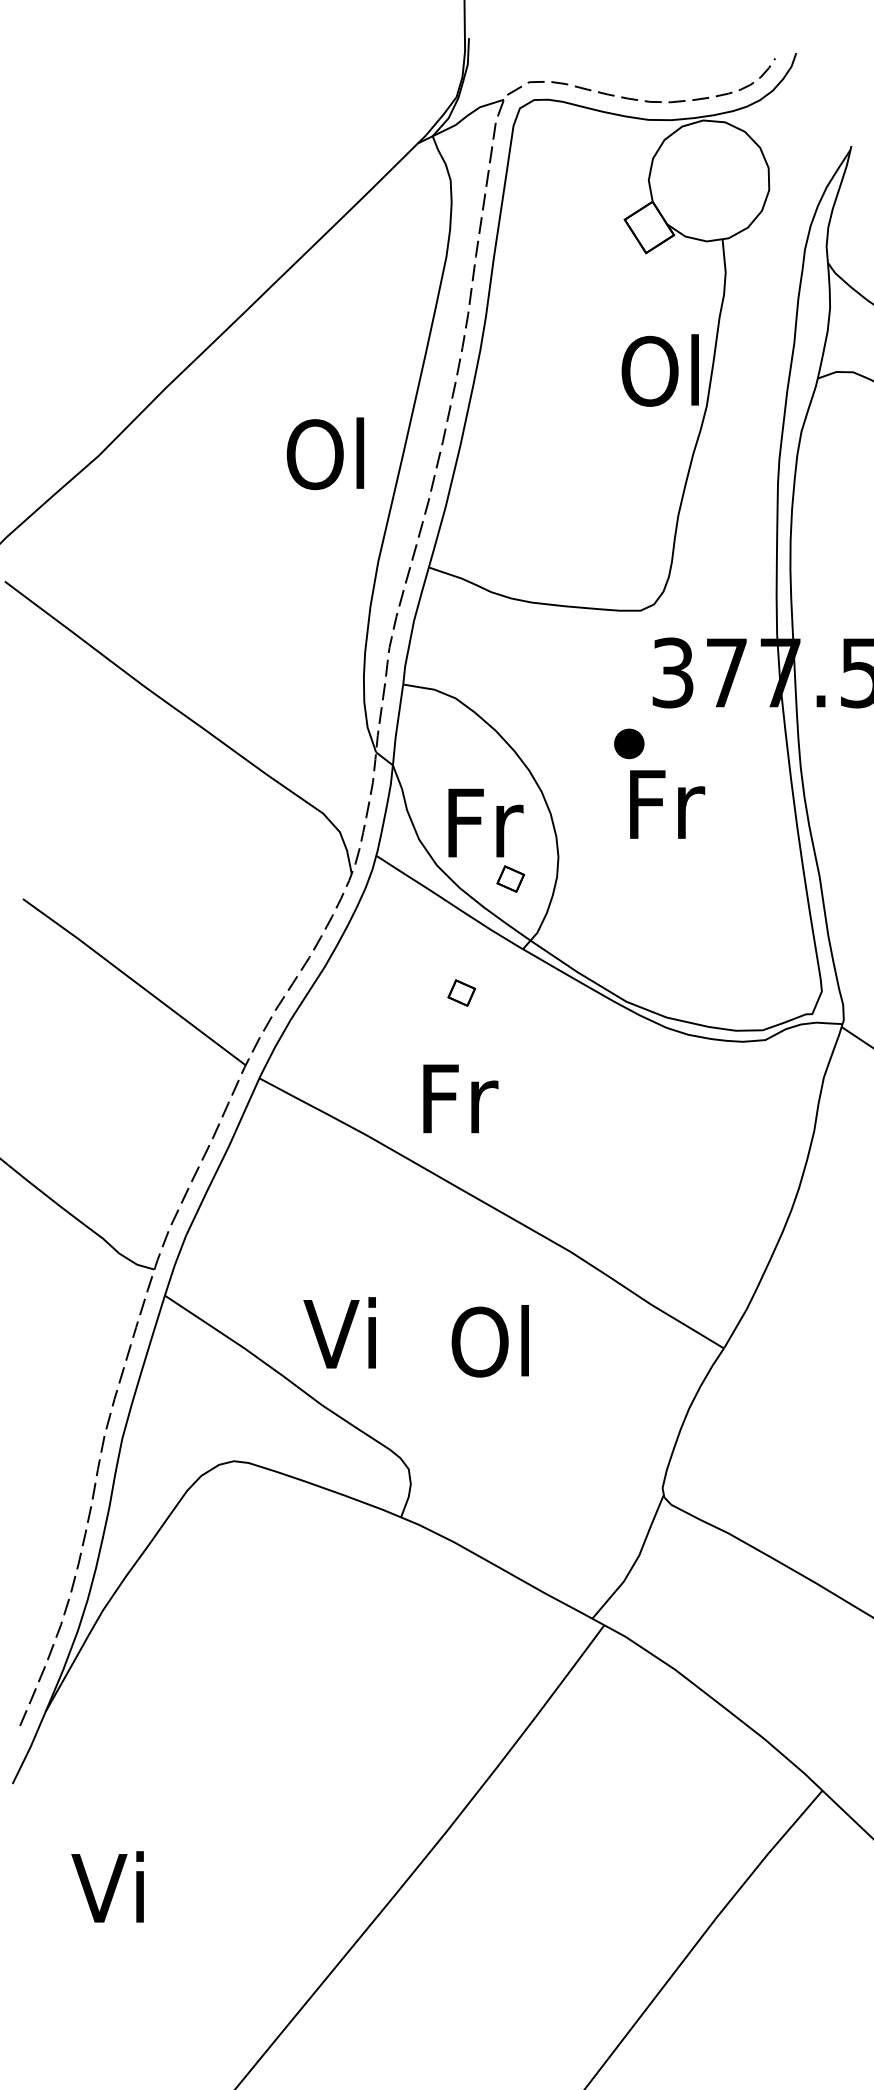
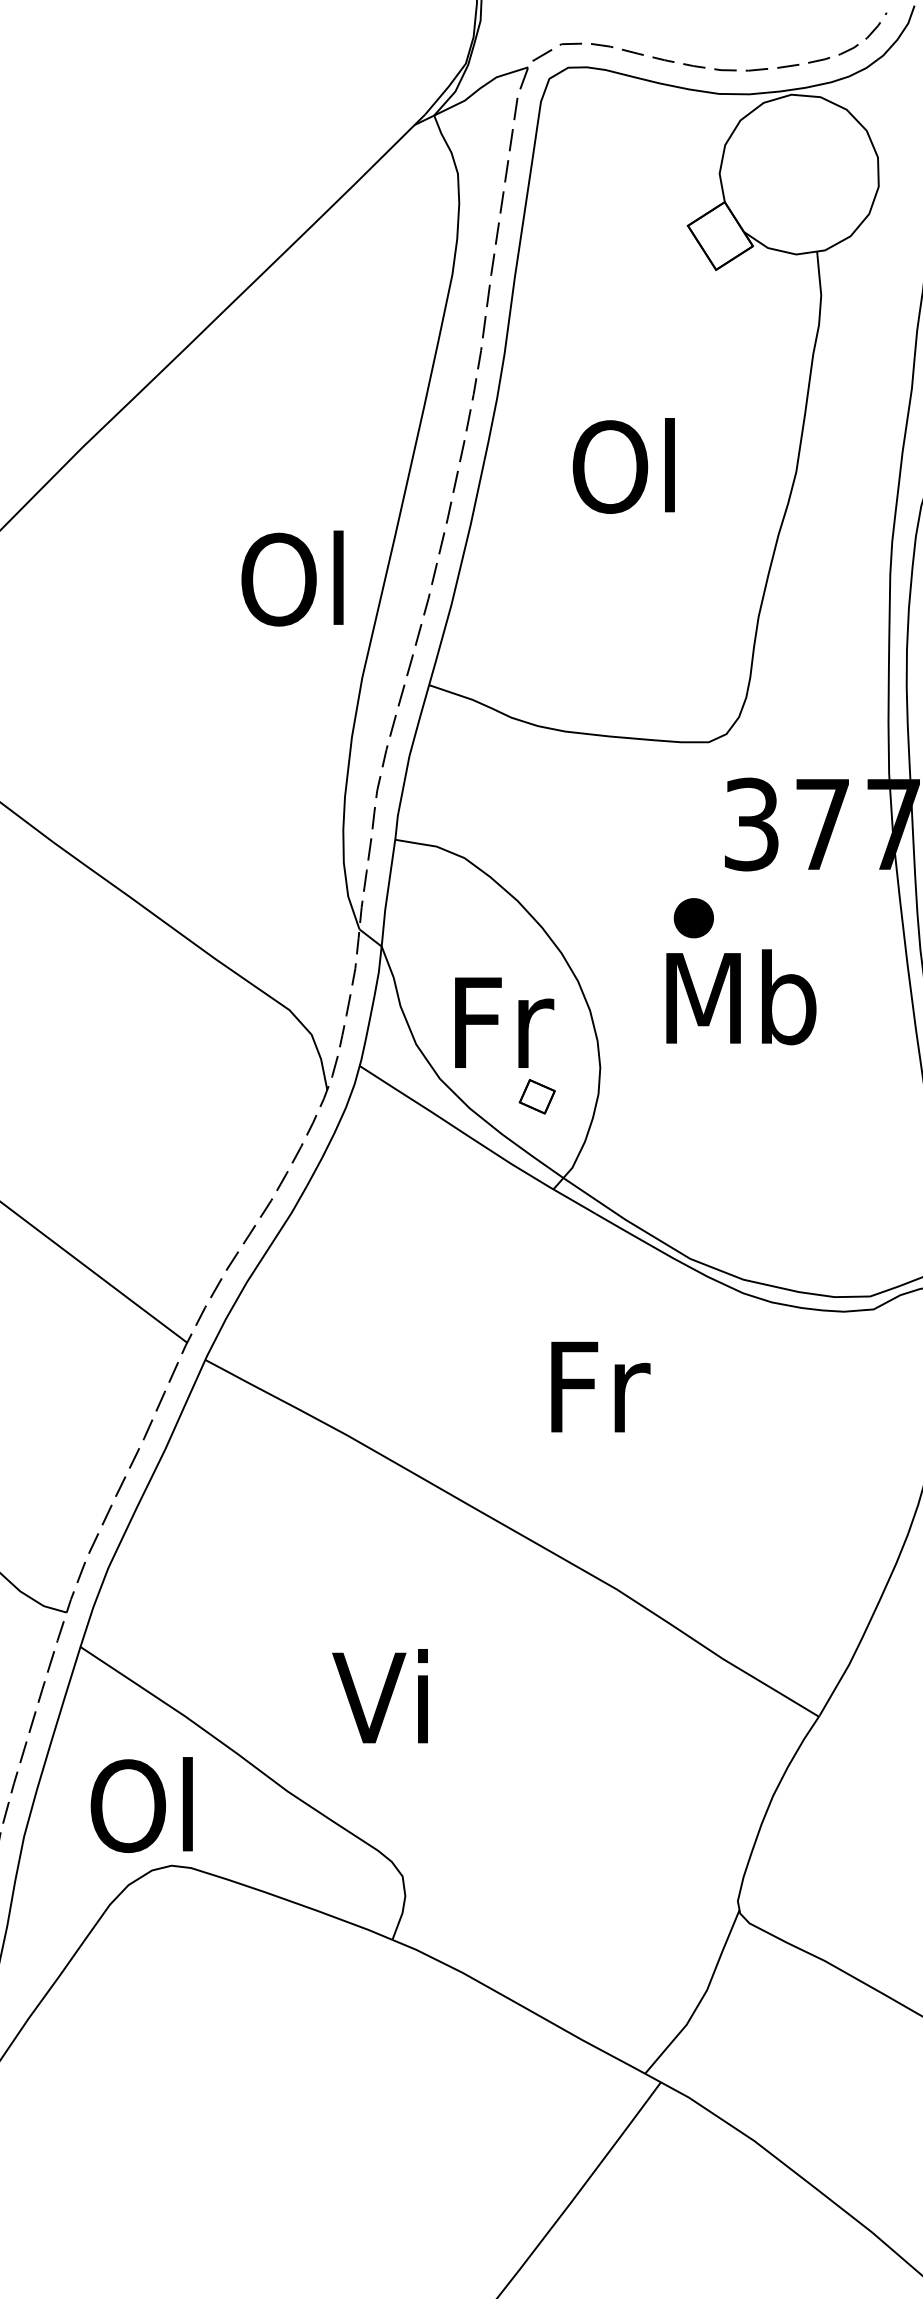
text: (659, 370) -> (622, 465), moved
text: (325, 453) -> (292, 578), moved
text: (665, 803) -> (741, 996), Fr -> Mb
part: (461, 992) -> (472, 1246), removed
text: (460, 1098) -> (600, 1386), moved
text: (339, 1332) -> (379, 1695), moved
text: (489, 1341) -> (140, 1805), moved

